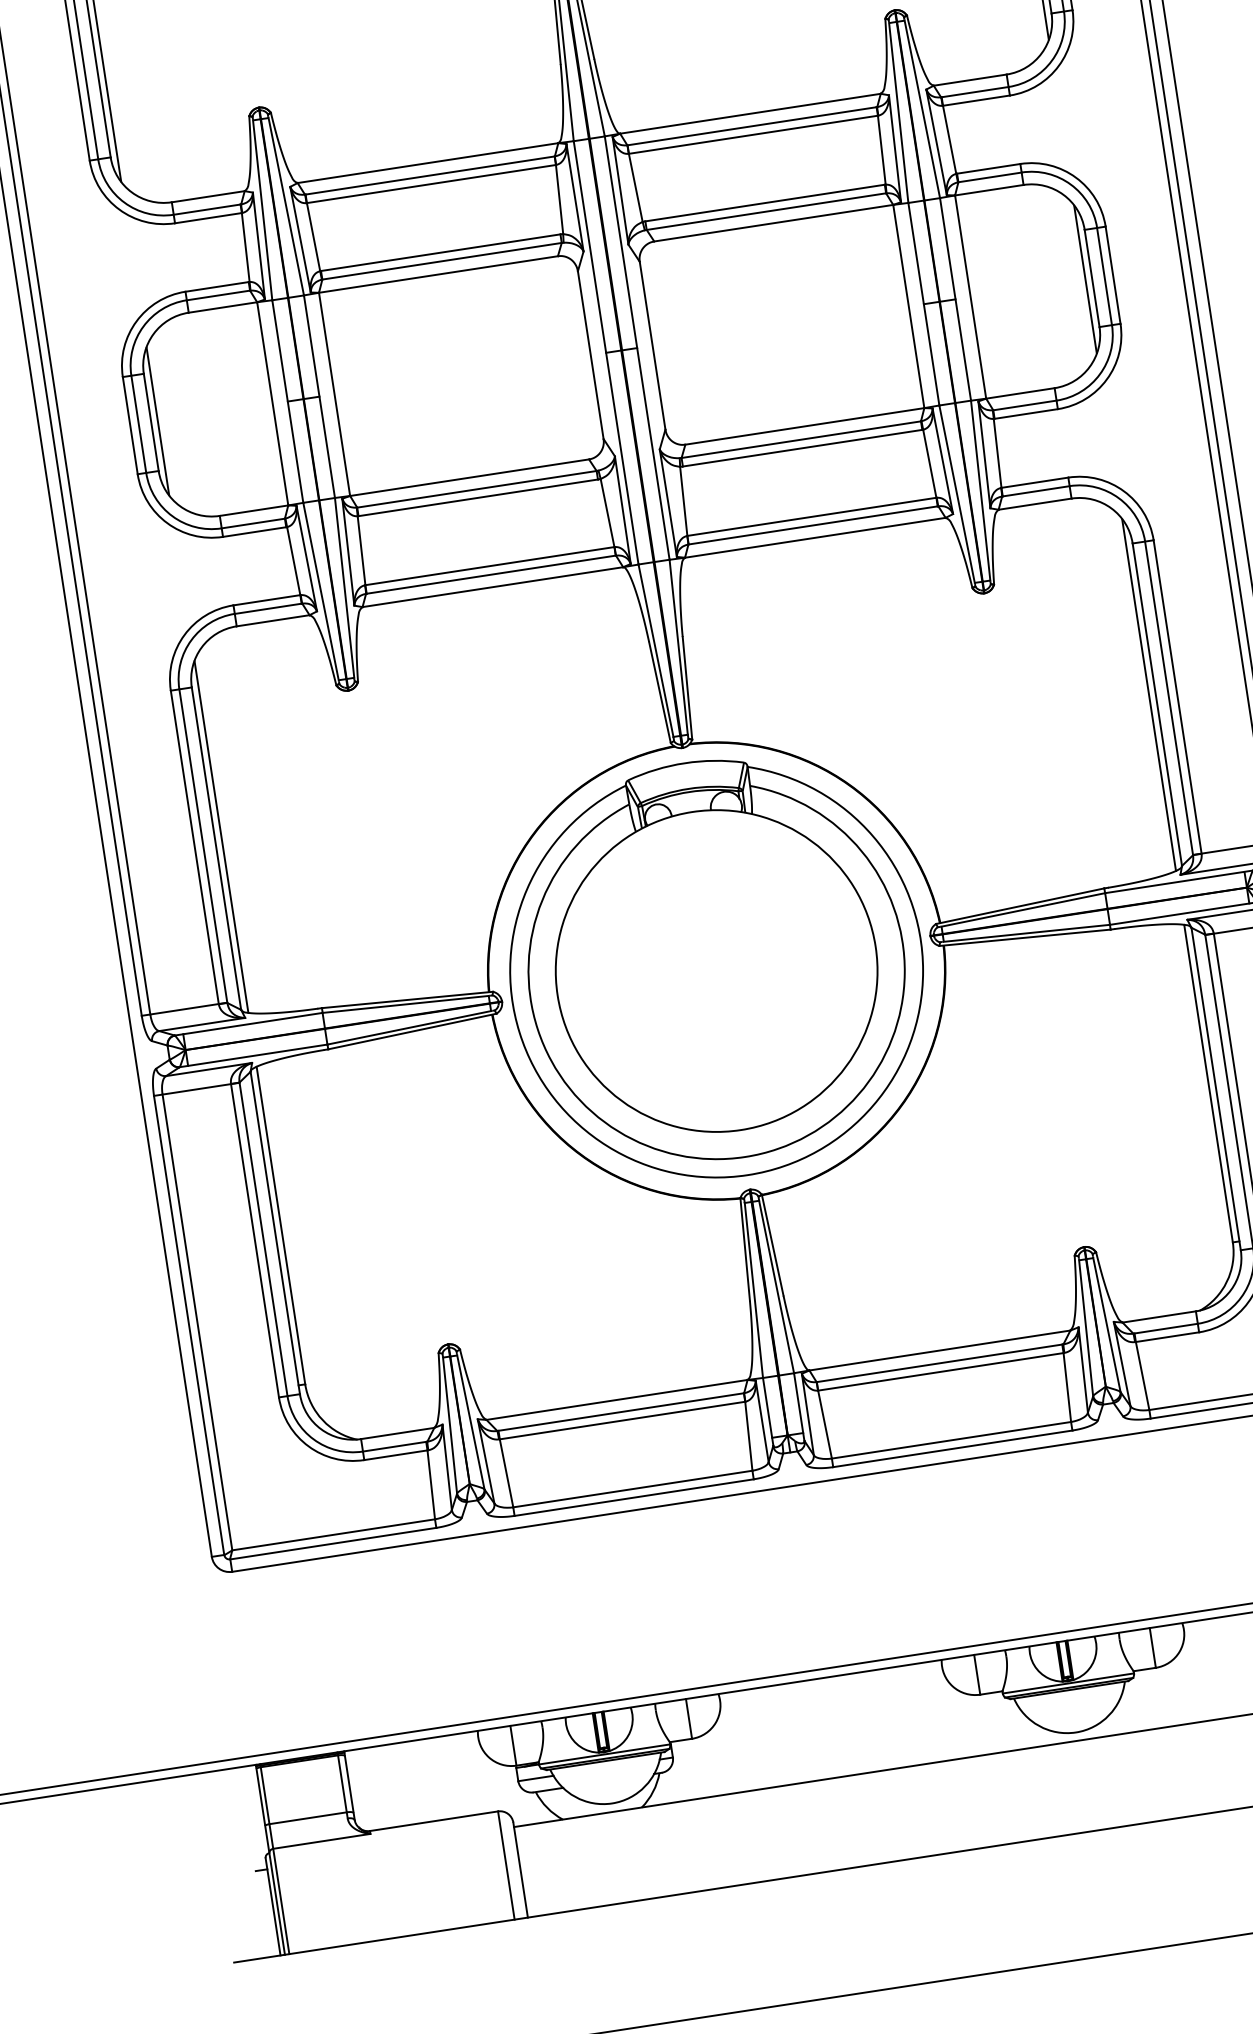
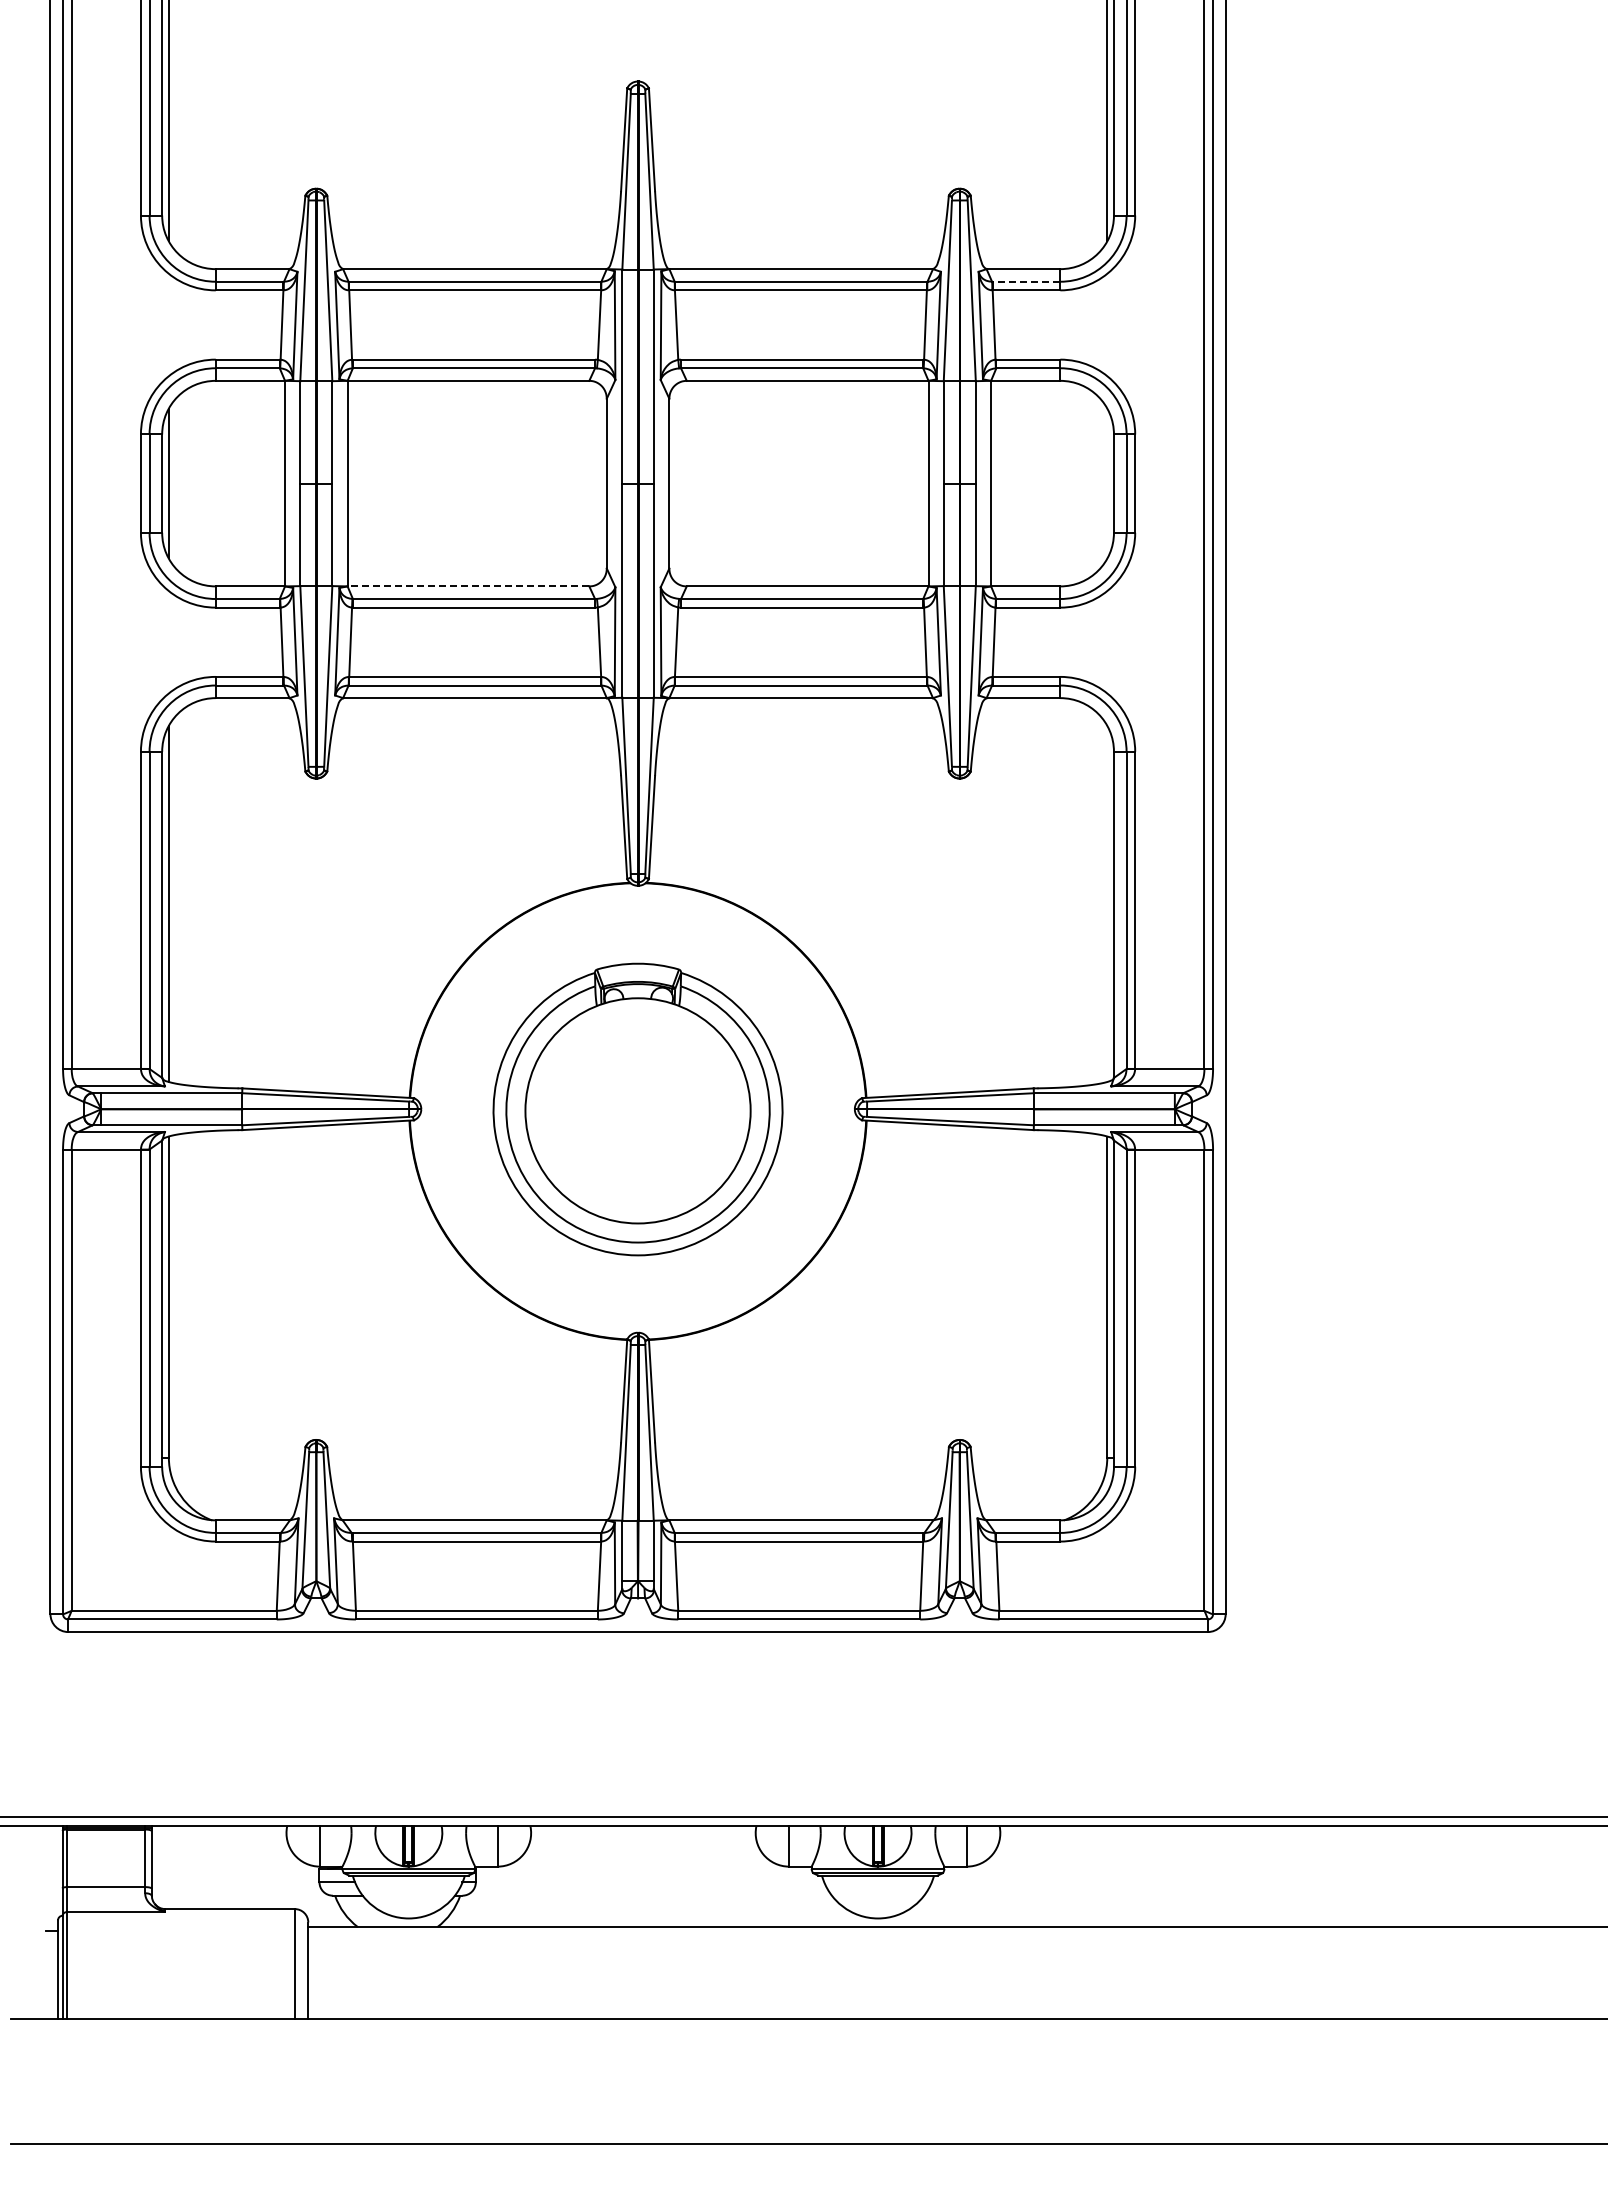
line: (975, 91) -> (1026, 281), solid -> dashed
line: (1085, 279) -> (1107, 483), removed
line: (469, 477) -> (468, 586), solid -> dashed
line: (1149, 694) -> (1107, 903), removed
part: (715, 969) -> (637, 1109), size x0.7

